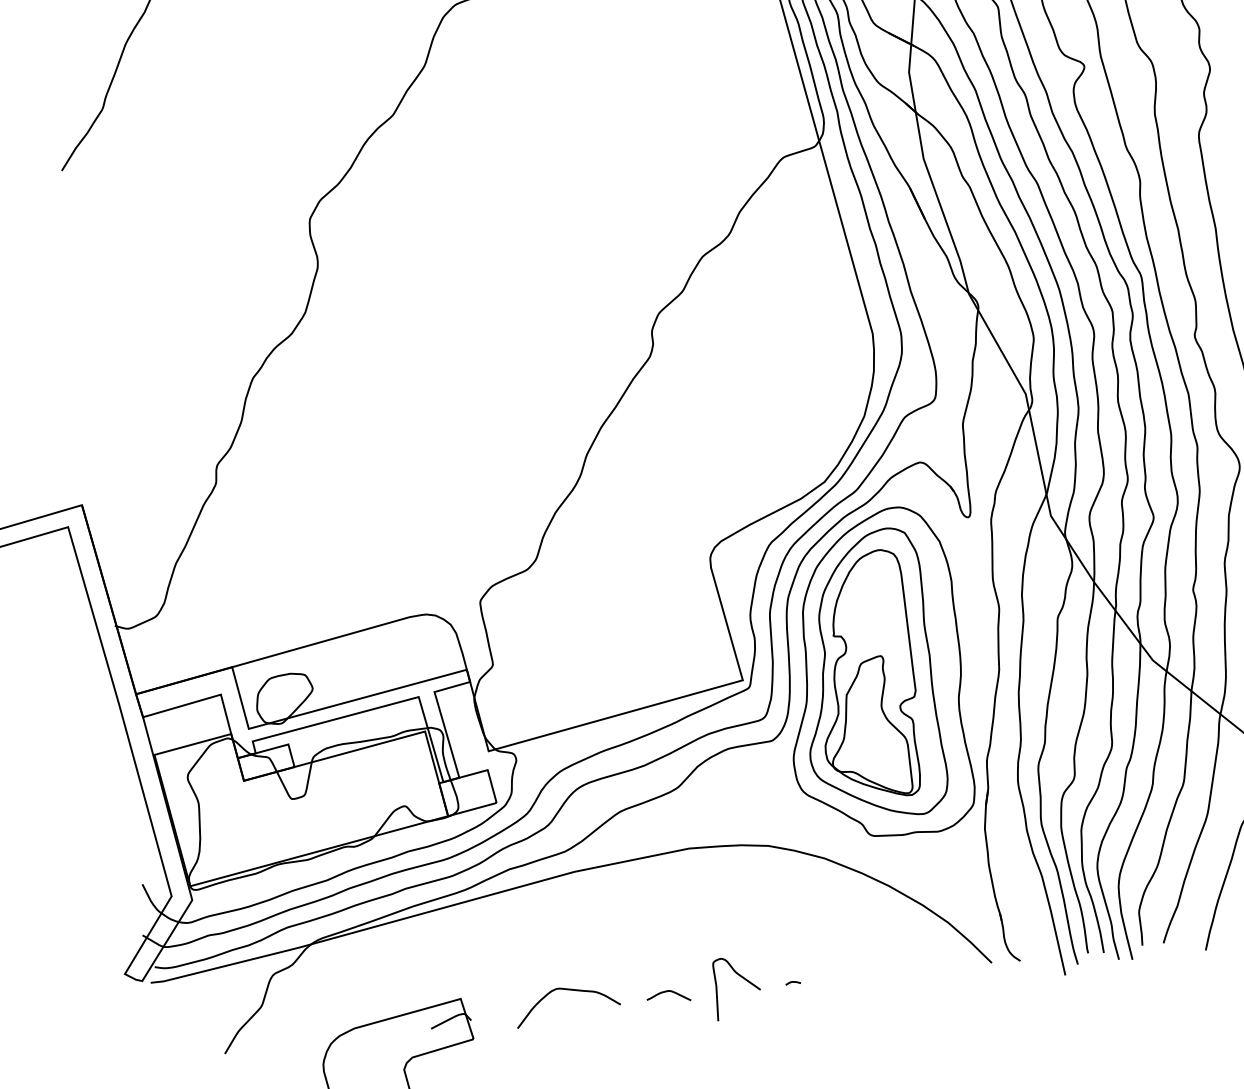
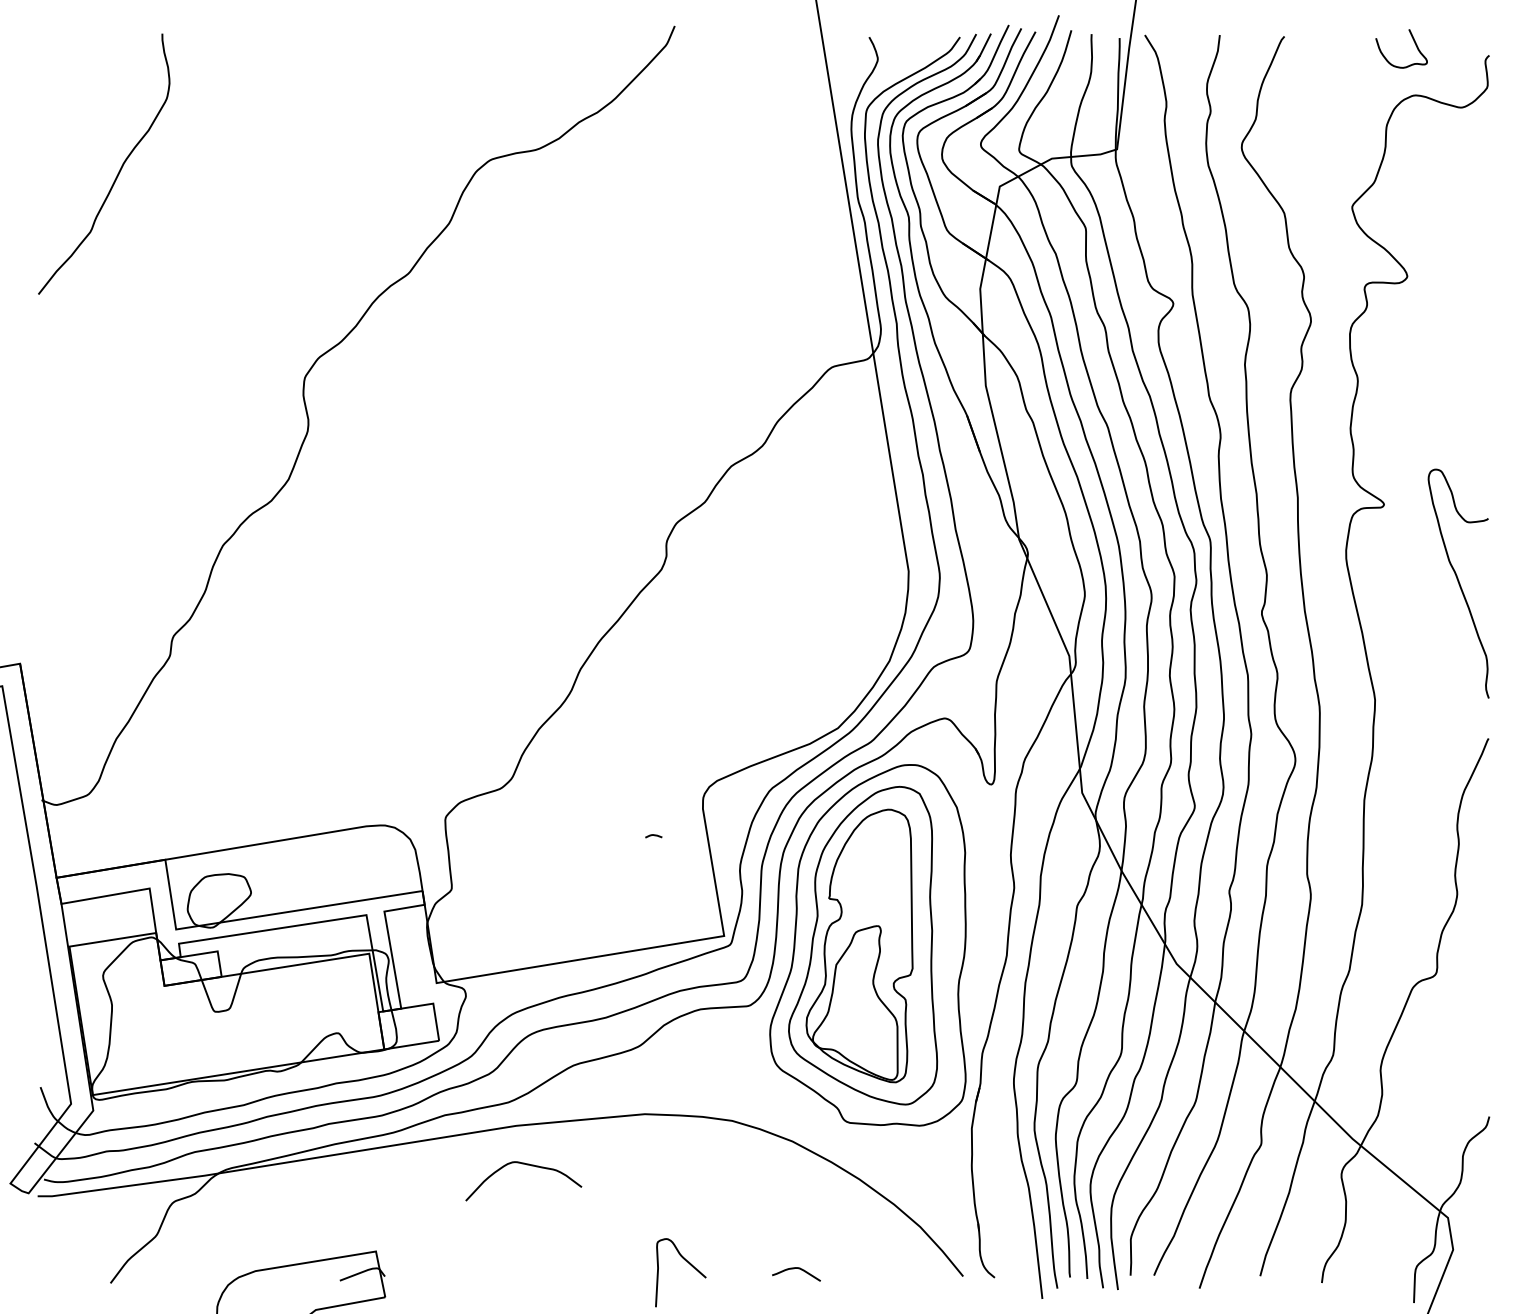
curve: (792, 982) -> (653, 835), moved
curve: (568, 990) -> (526, 1165), moved
curve: (666, 992) -> (794, 1269), moved

